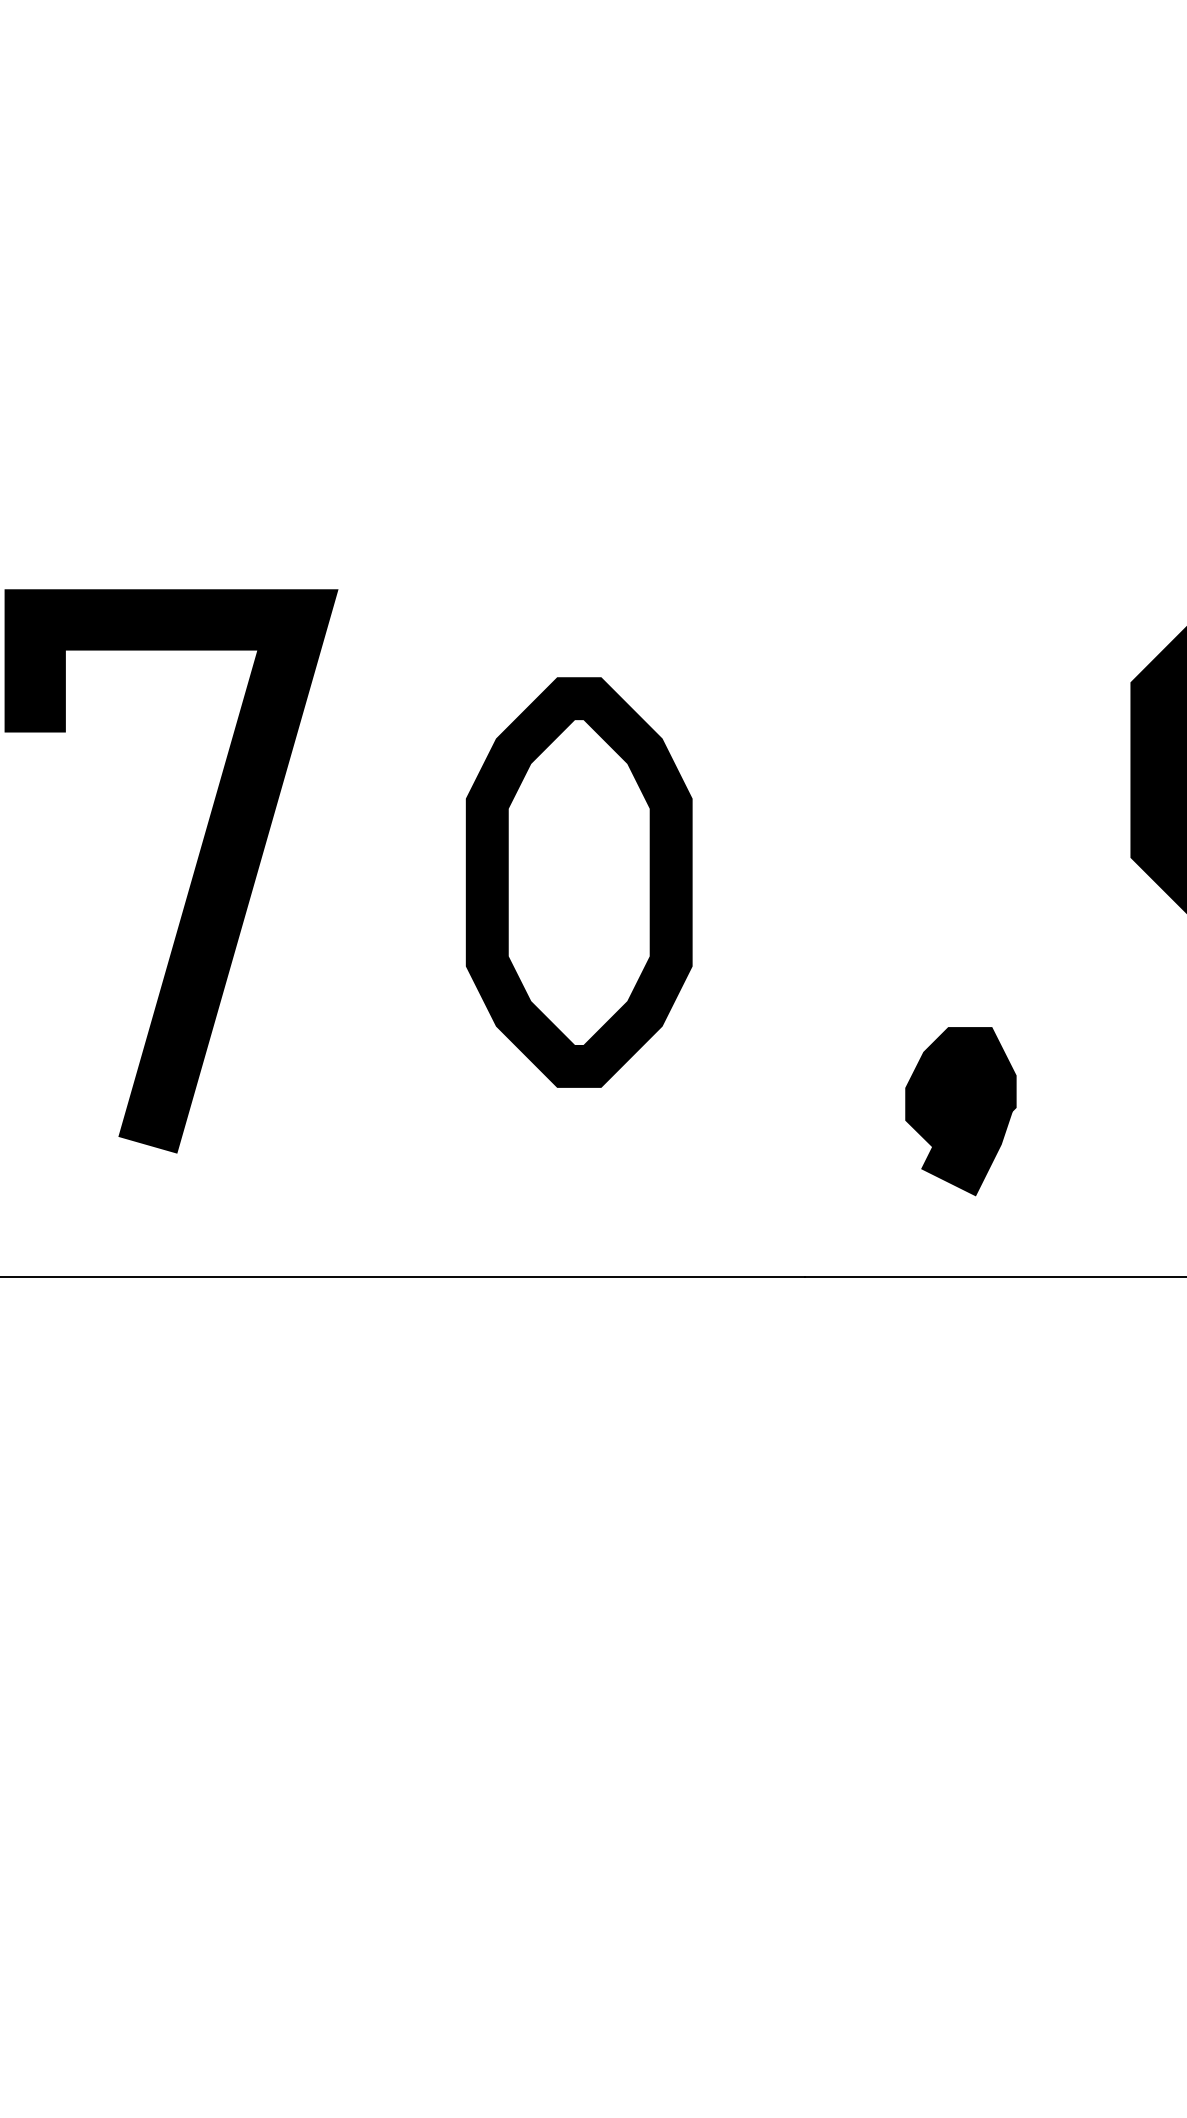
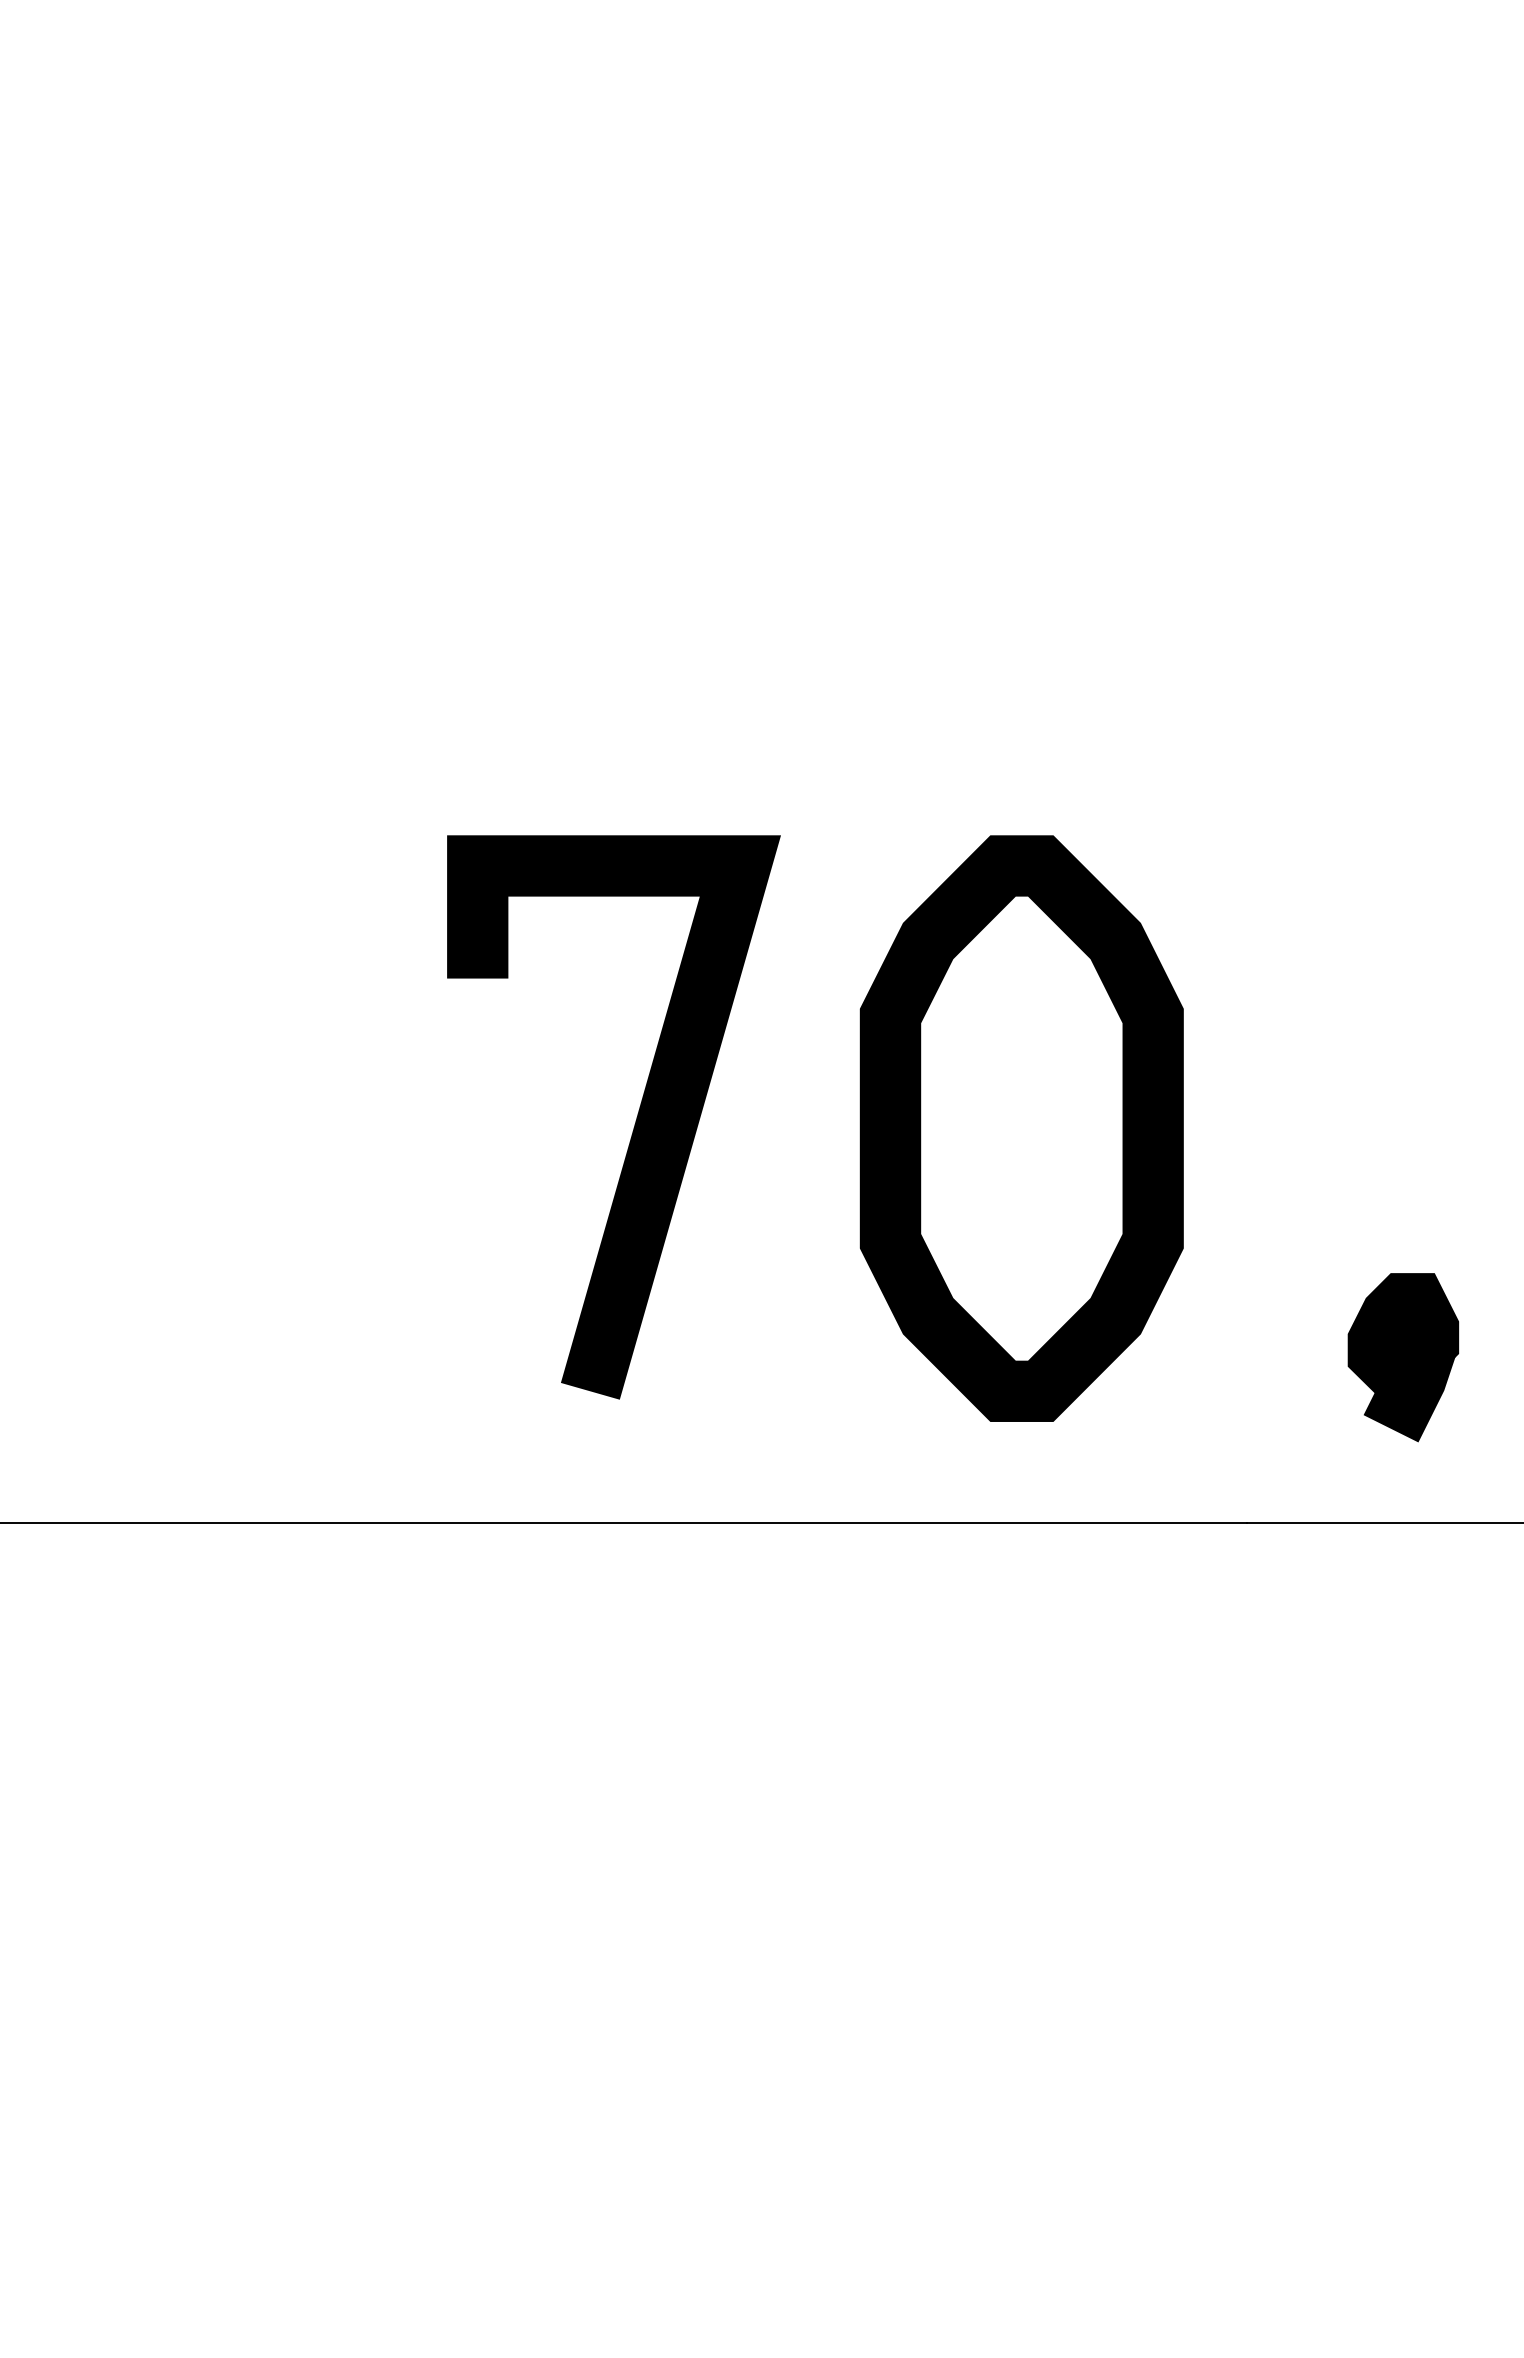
part: (579, 882) -> (1021, 1128), size x1.43

